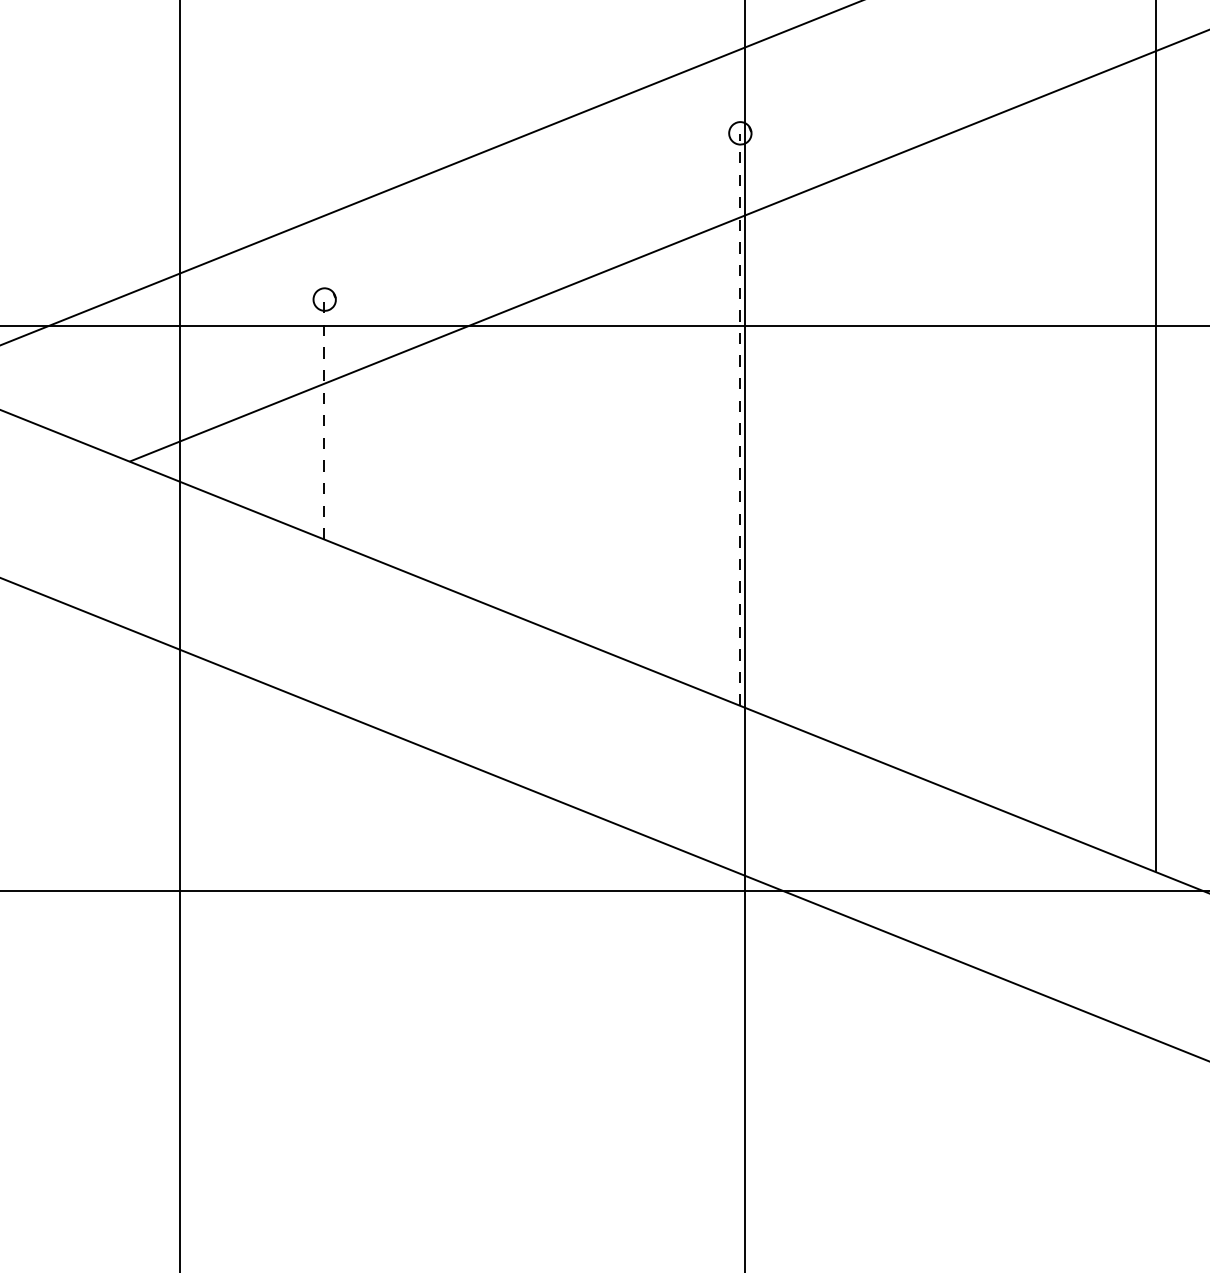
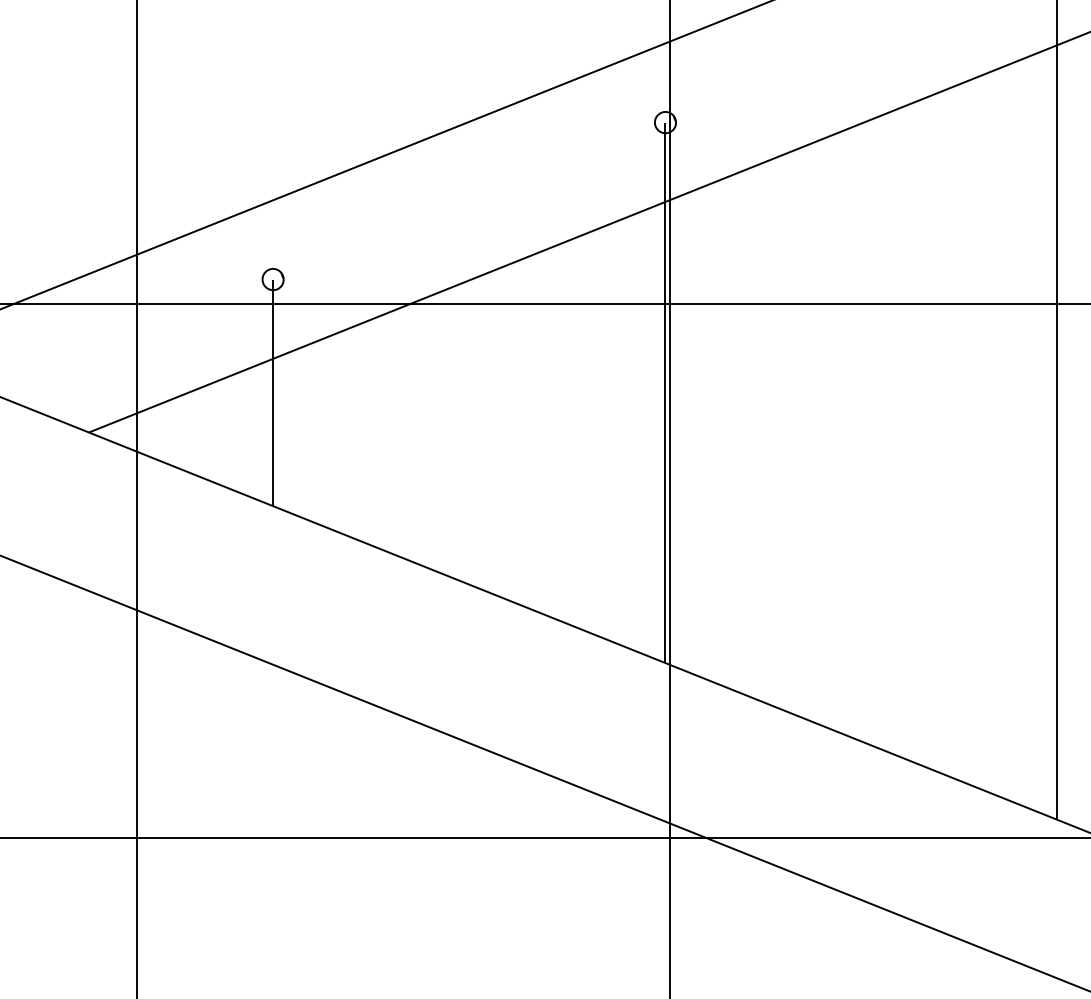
line: (324, 419) -> (272, 392), dashed -> solid
line: (739, 419) -> (664, 392), dashed -> solid

